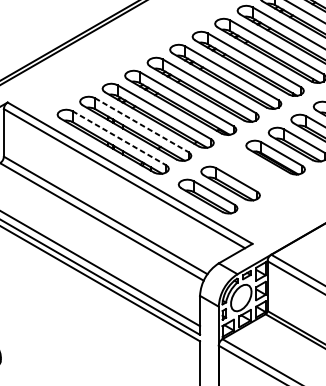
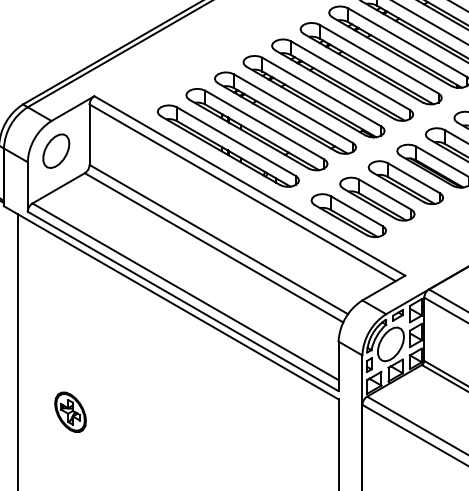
line: (141, 125) -> (264, 125), dashed -> solid
line: (119, 138) -> (236, 141), dashed -> solid
part: (252, 170) -> (405, 182), added

